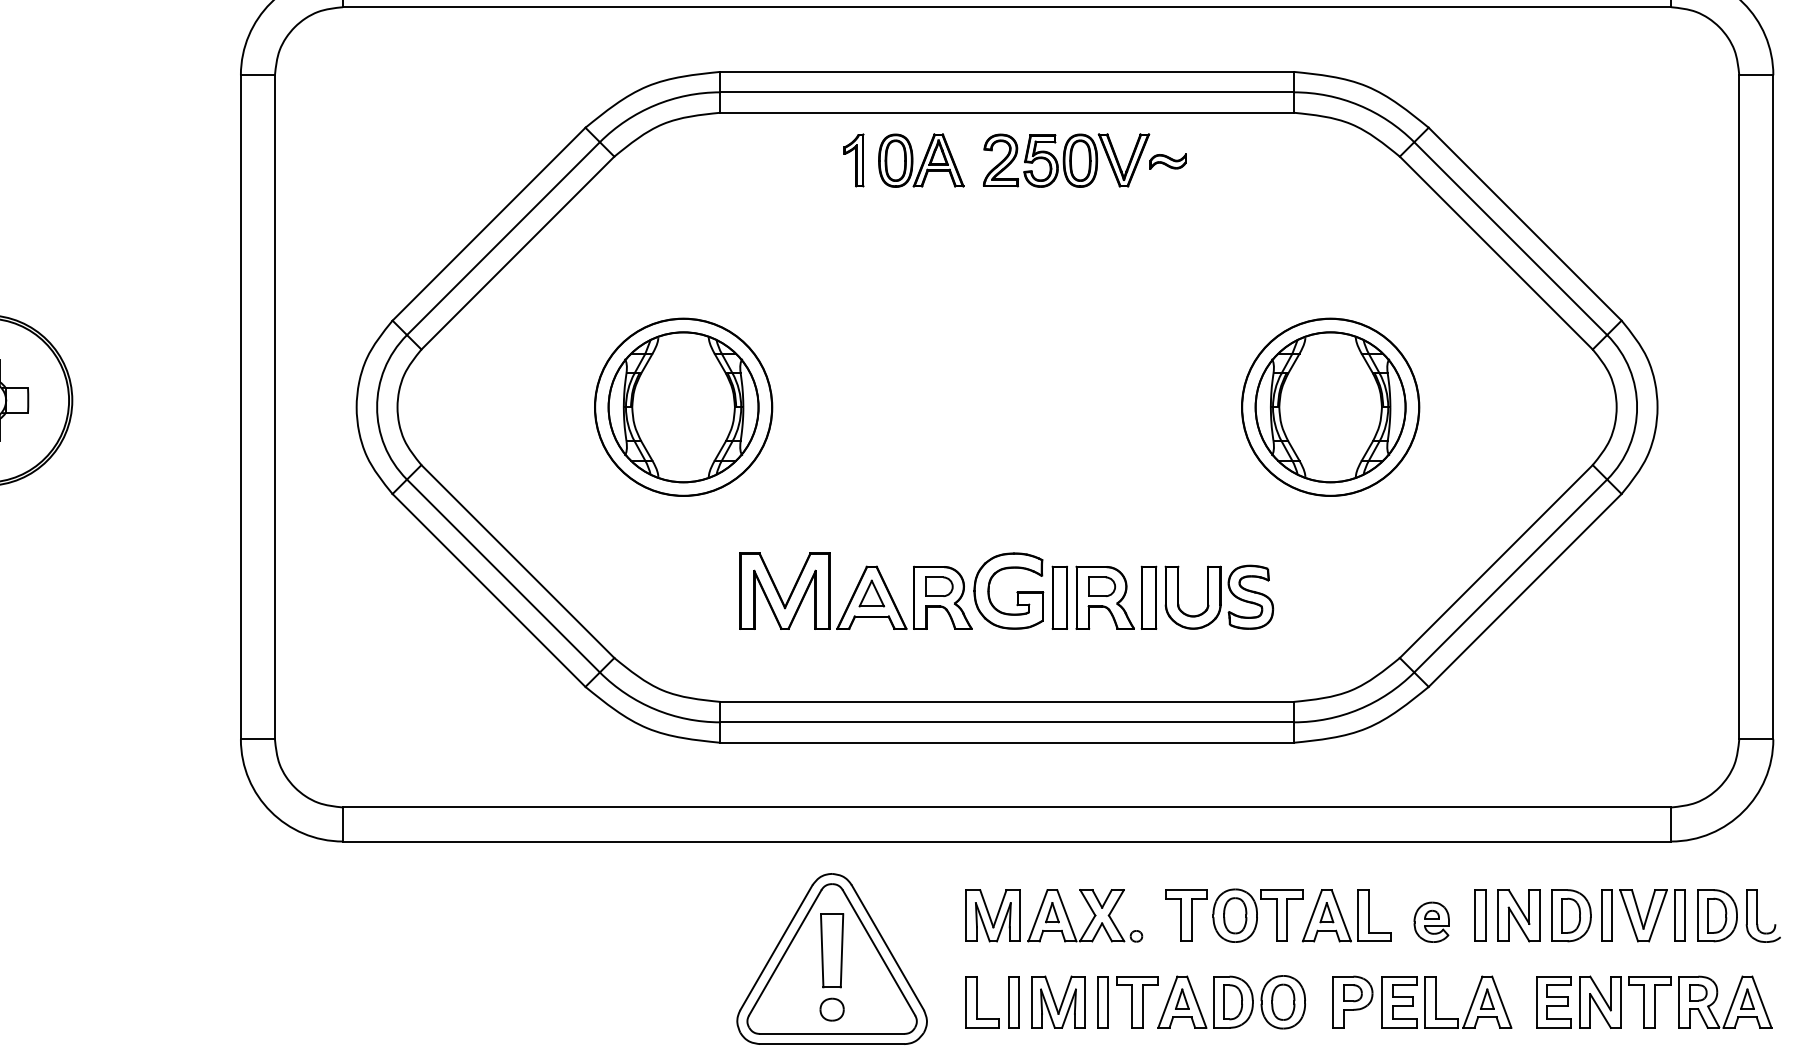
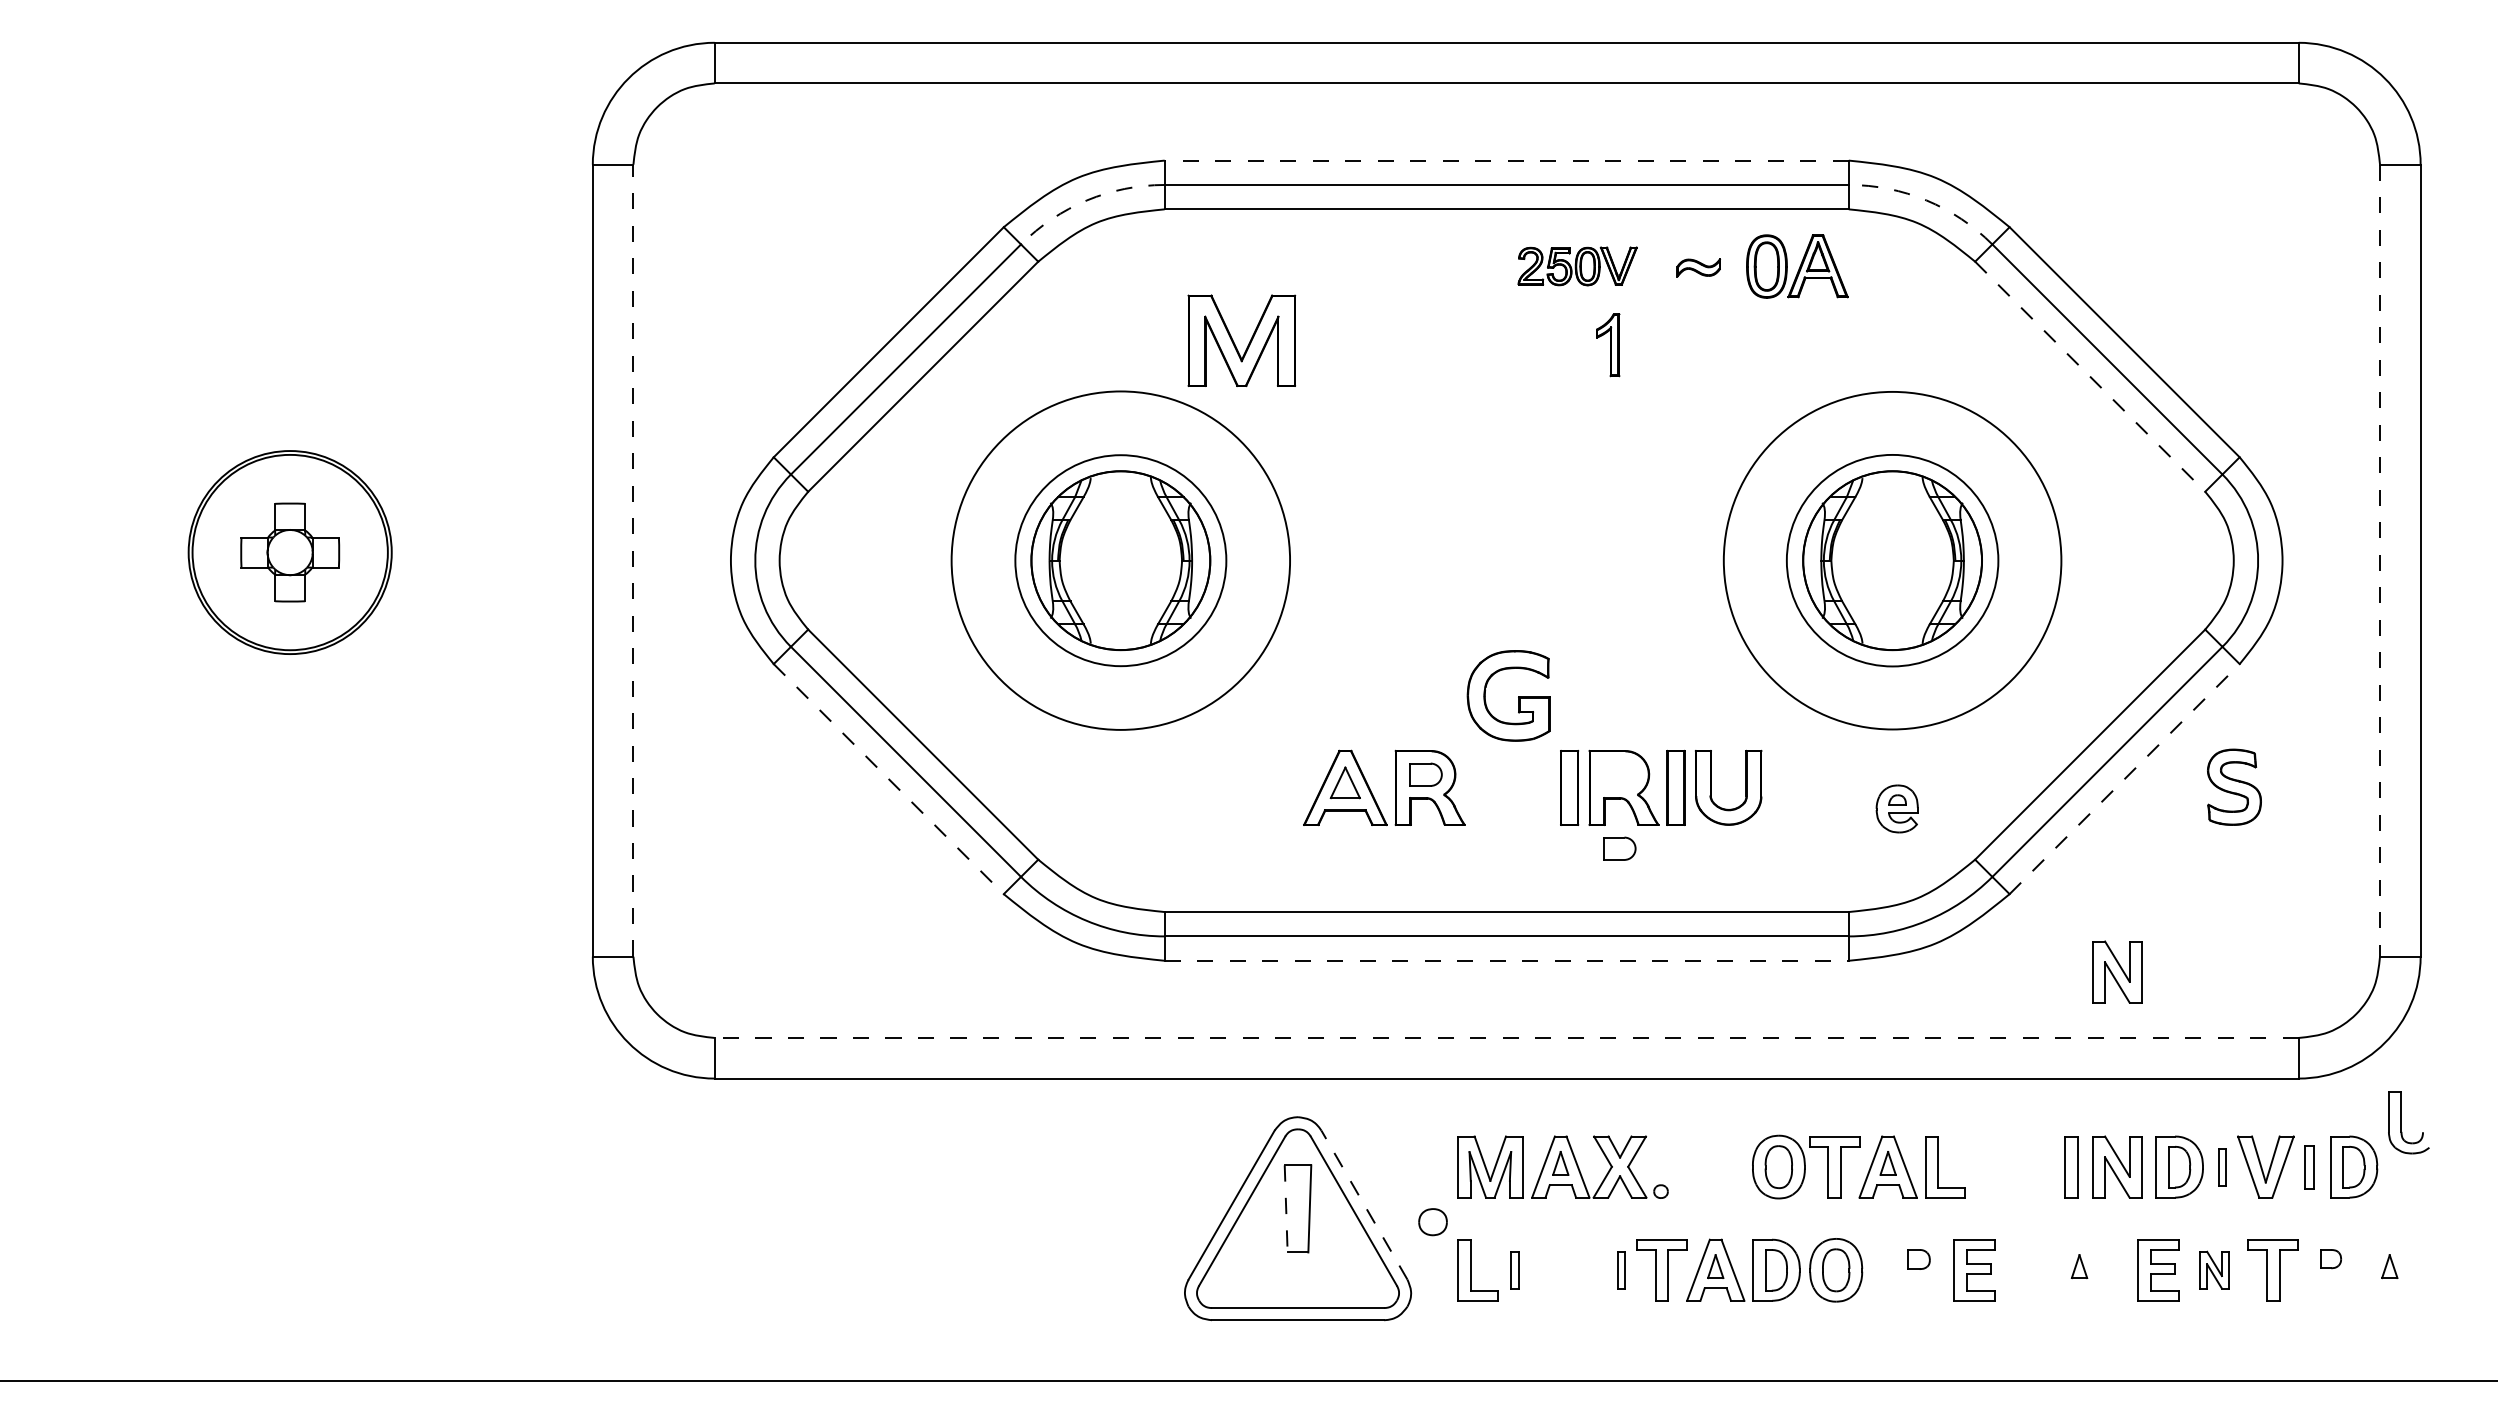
line: (1006, 71) -> (1506, 160), solid -> dashed
arc: (654, 105) -> (1086, 200), solid -> dashed
arc: (1359, 105) -> (1926, 200), solid -> dashed
part: (854, 160) -> (1608, 345), moved
part: (921, 160) -> (1797, 266), moved
part: (1066, 160) -> (1577, 266), size x0.6
line: (1496, 252) -> (2090, 376), solid -> dashed
line: (274, 407) -> (633, 560), solid -> dashed
circle: (683, 407) -> (1120, 560), size x1.6
circle: (1330, 407) -> (1892, 560), size x1.6
line: (1739, 408) -> (2380, 561), solid -> dashed
part: (1101, 586) -> (1619, 848), moved
line: (488, 590) -> (888, 779), solid -> dashed
line: (1525, 590) -> (2124, 779), solid -> dashed
part: (1016, 591) -> (1518, 696), moved
part: (779, 594) -> (1235, 344), moved
part: (1250, 596) -> (2234, 786), moved
line: (1007, 742) -> (1507, 960), solid -> dashed
part: (1519, 751) -> (2117, 971), added
line: (1006, 807) -> (1506, 1037), solid -> dashed
part: (1186, 916) -> (1720, 1167), removed
part: (1607, 916) -> (2222, 1167), size x0.6
part: (1680, 916) -> (2309, 1167), size x0.7
part: (1757, 916) -> (2401, 1122), moved
part: (1431, 921) -> (1896, 808), moved
line: (887, 947) -> (1364, 1204), solid -> dashed
line: (822, 950) -> (1286, 1208), solid -> dashed
part: (1058, 1001) -> (1567, 1269), removed
part: (1353, 1001) -> (1919, 1269), removed
part: (1468, 1001) -> (2057, 1269), removed
part: (1600, 1001) -> (2214, 1269), size x0.6
part: (1013, 1002) -> (1514, 1270), size x0.6
part: (1103, 1002) -> (1621, 1270), size x0.6
part: (1731, 1004) -> (2370, 1272), removed
part: (831, 1009) -> (1432, 1222), moved

